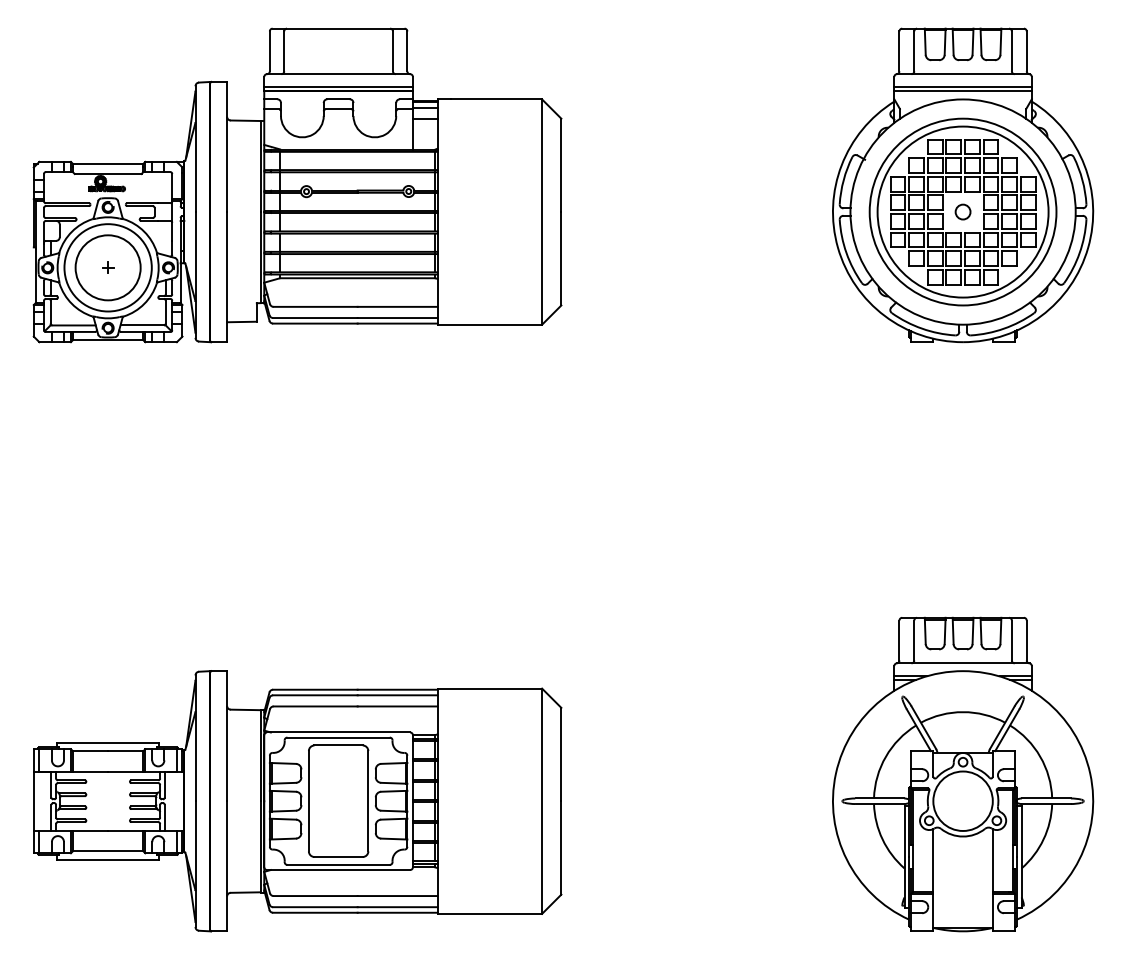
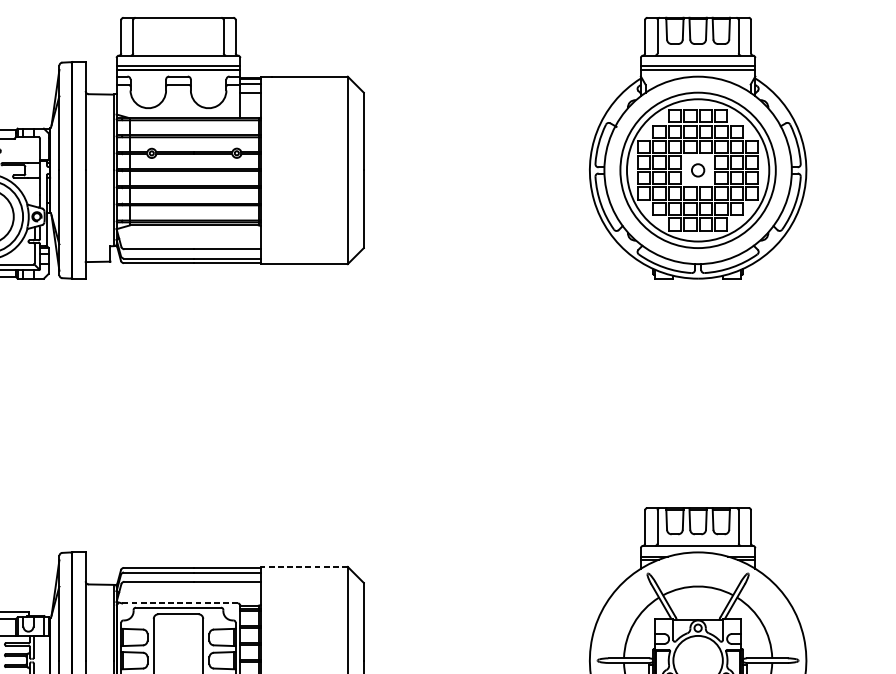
line: (489, 688) -> (304, 566), solid -> dashed
line: (338, 732) -> (178, 603), solid -> dashed

